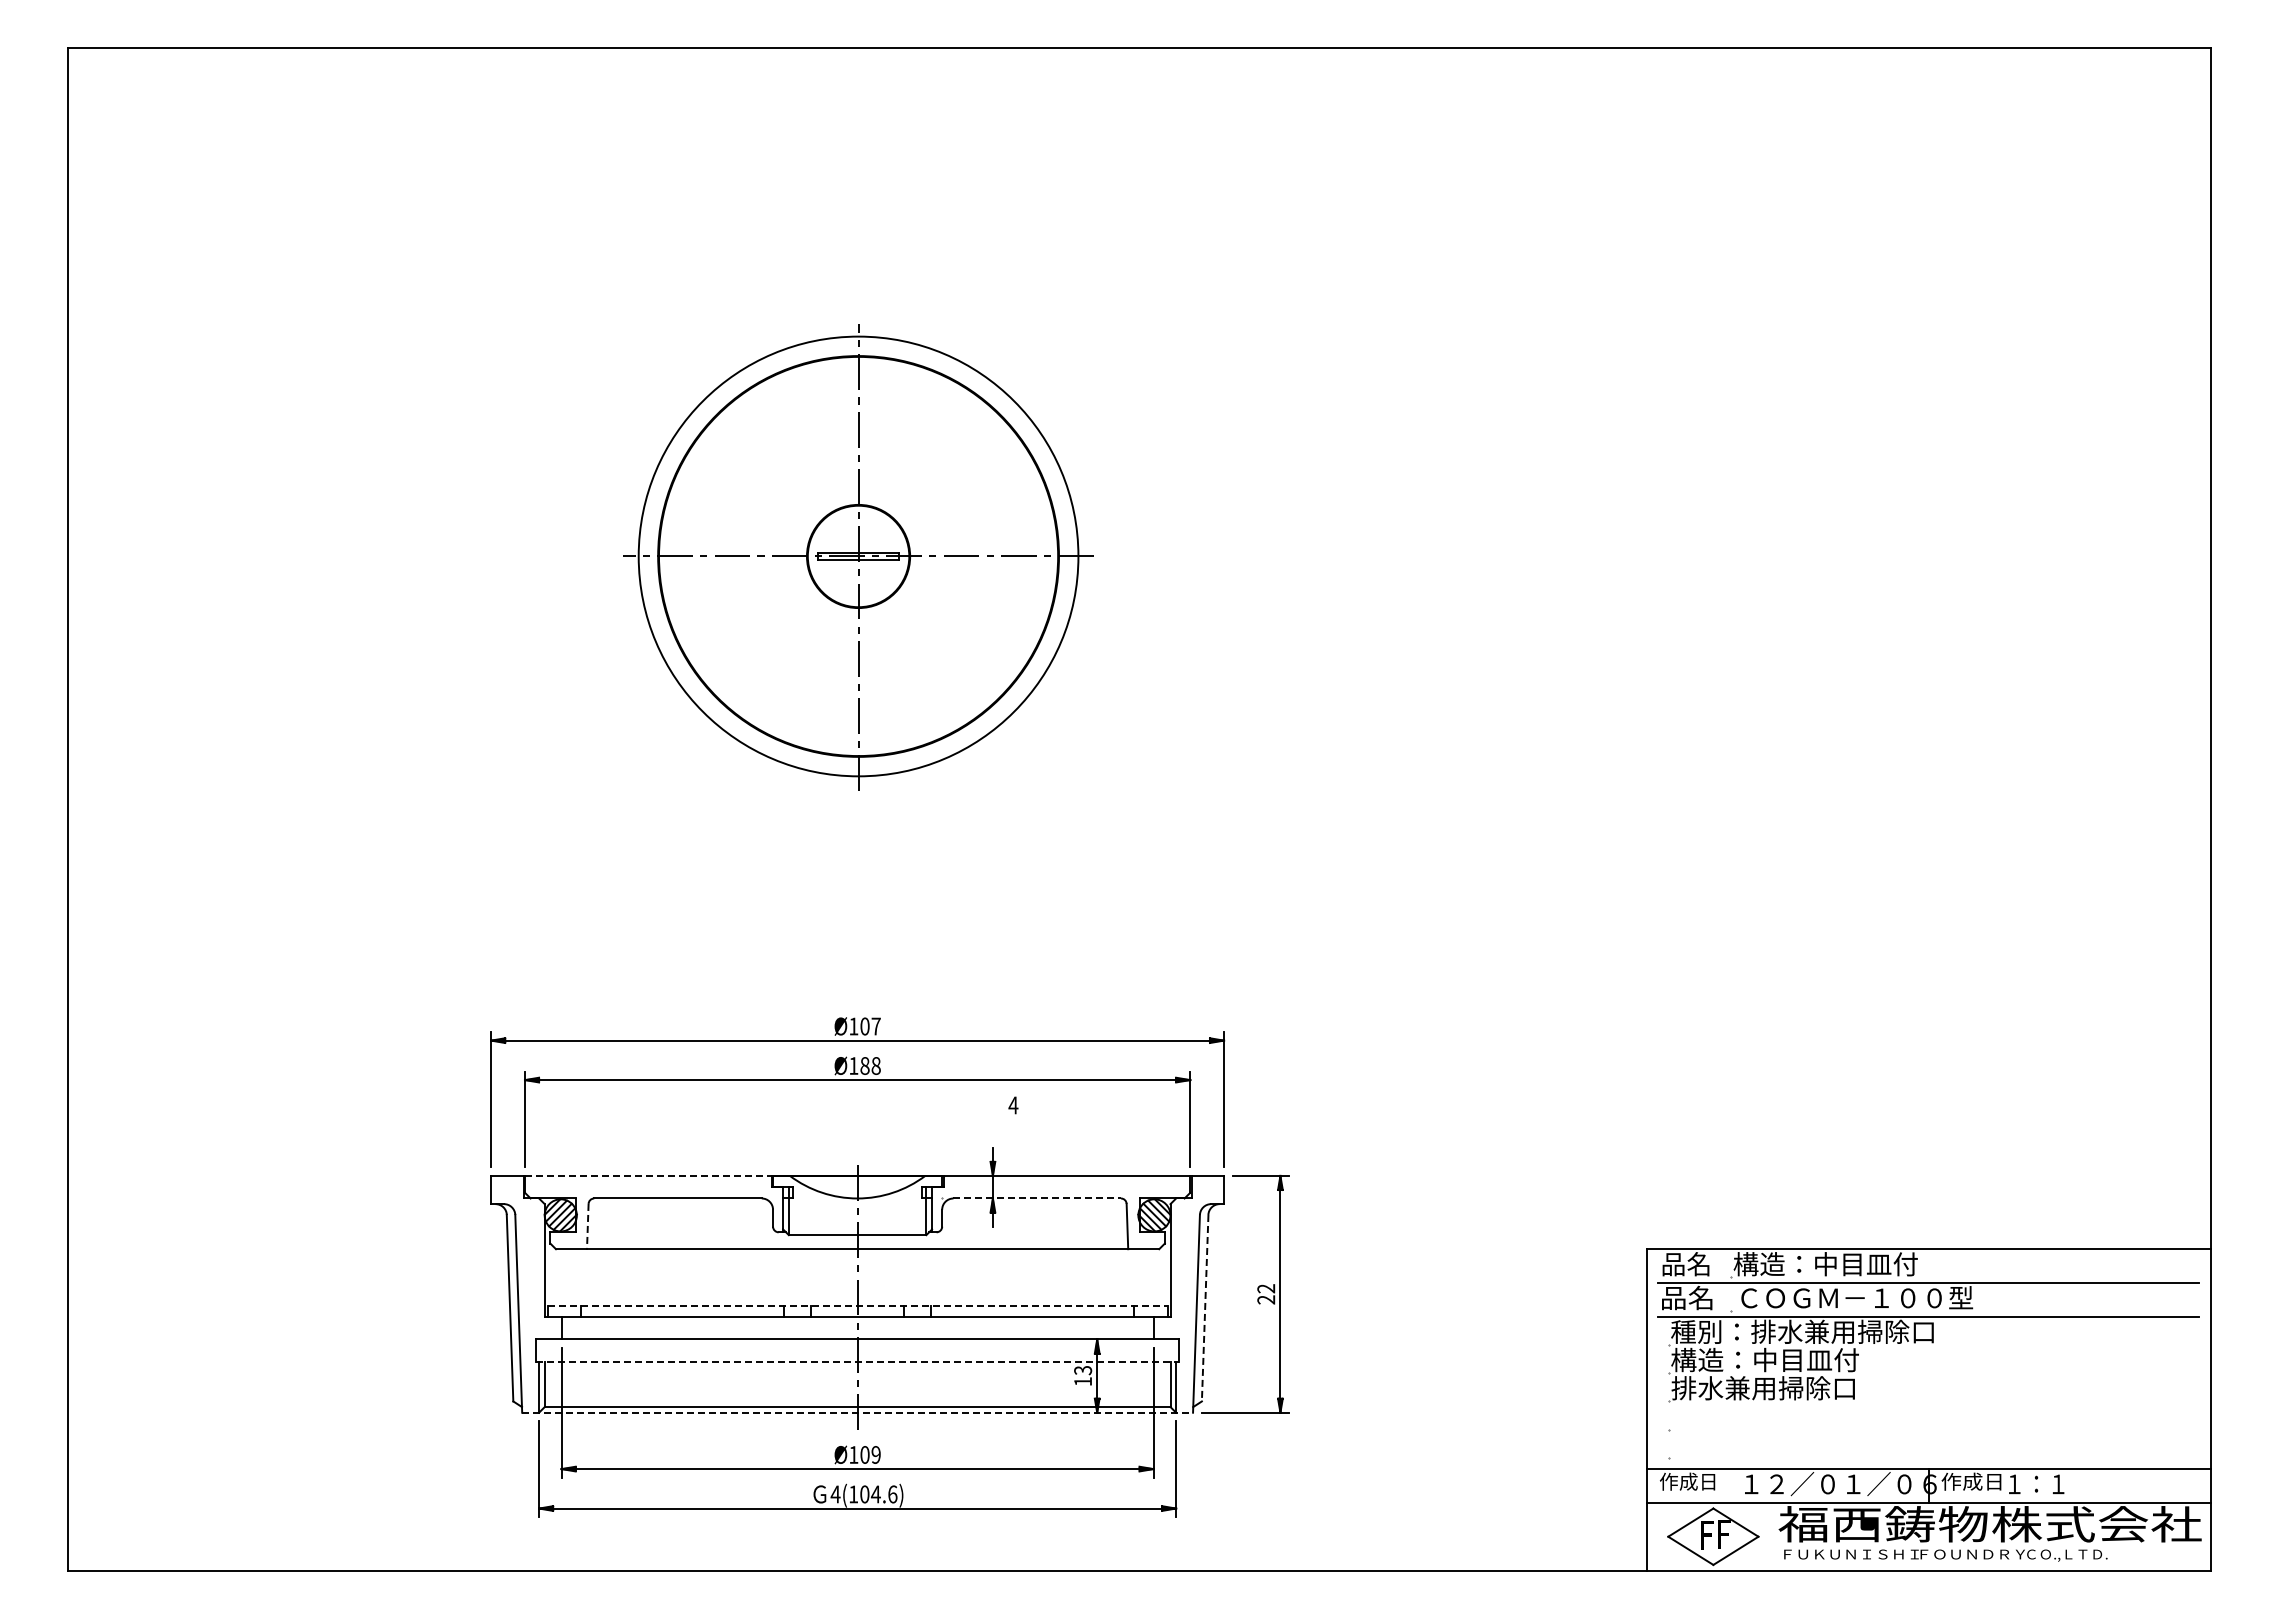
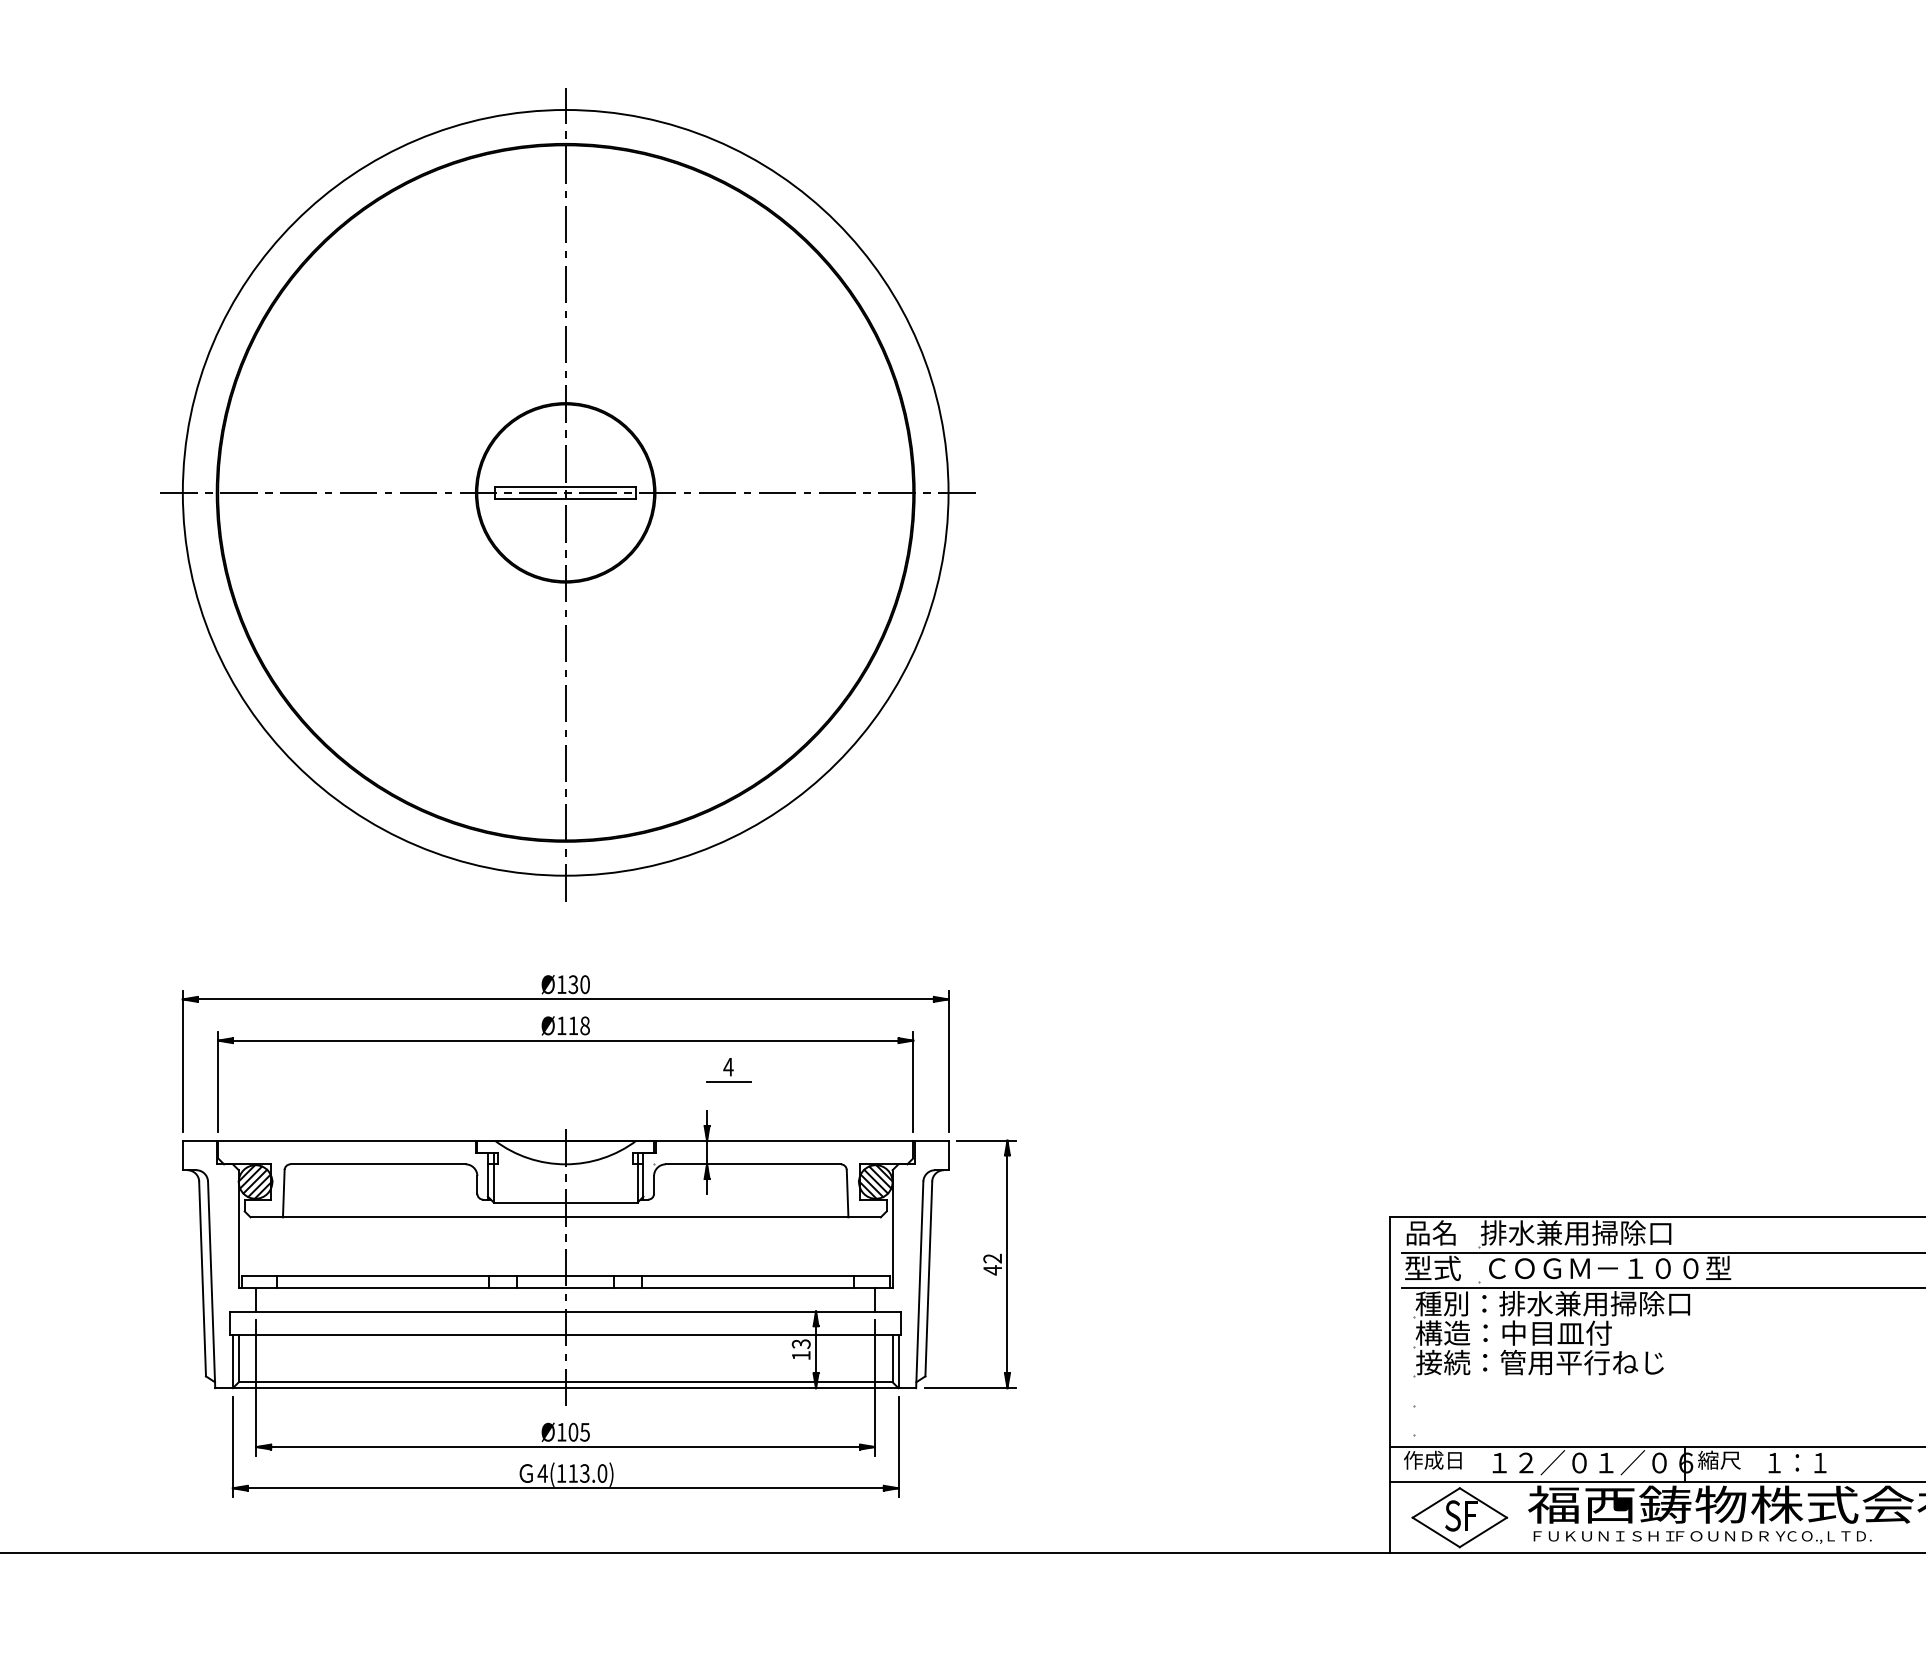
part: (859, 557) -> (567, 494), size x1.67
text: (870, 1026) -> (579, 984), Ø107 -> Ø130
text: (864, 1065) -> (572, 1025), Ø188 -> Ø118
line: (1013, 1119) -> (728, 1081), added
line: (648, 1175) -> (347, 1140), dashed -> solid
line: (1037, 1198) -> (753, 1164), dashed -> solid
line: (587, 1226) -> (283, 1193), dashed -> solid
text: (1825, 1264) -> (1576, 1233), 構造：中目皿付 -> 排水兼用掃除口
text: (1687, 1297) -> (1432, 1267), 品名 -> 型式
text: (1266, 1300) -> (992, 1270), 22 -> 42
line: (858, 1305) -> (566, 1276), dashed -> solid
line: (1205, 1308) -> (929, 1279), dashed -> solid
line: (858, 1361) -> (566, 1334), dashed -> solid
text: (1789, 1388) -> (1539, 1362), 排水兼用掃除口 -> 接続：管用平行ねじ
line: (858, 1412) -> (566, 1387), dashed -> solid
text: (875, 1454) -> (584, 1431), Ø109 -> Ø105
text: (1971, 1481) -> (1729, 1460), 作成日 -> 縮尺
text: (878, 1494) -> (587, 1473), 4(104.6) -> 4(113.0)
text: (1706, 1534) -> (1452, 1515), F -> S

